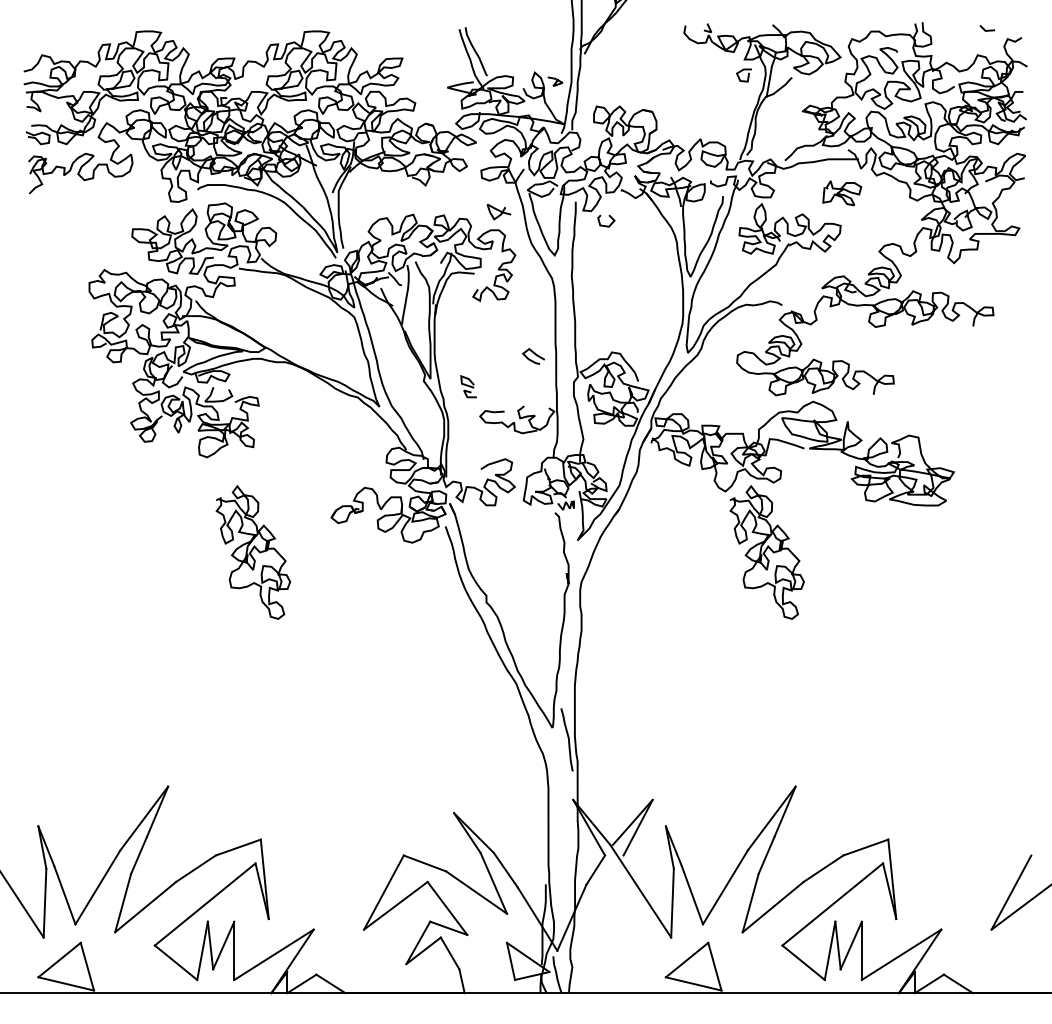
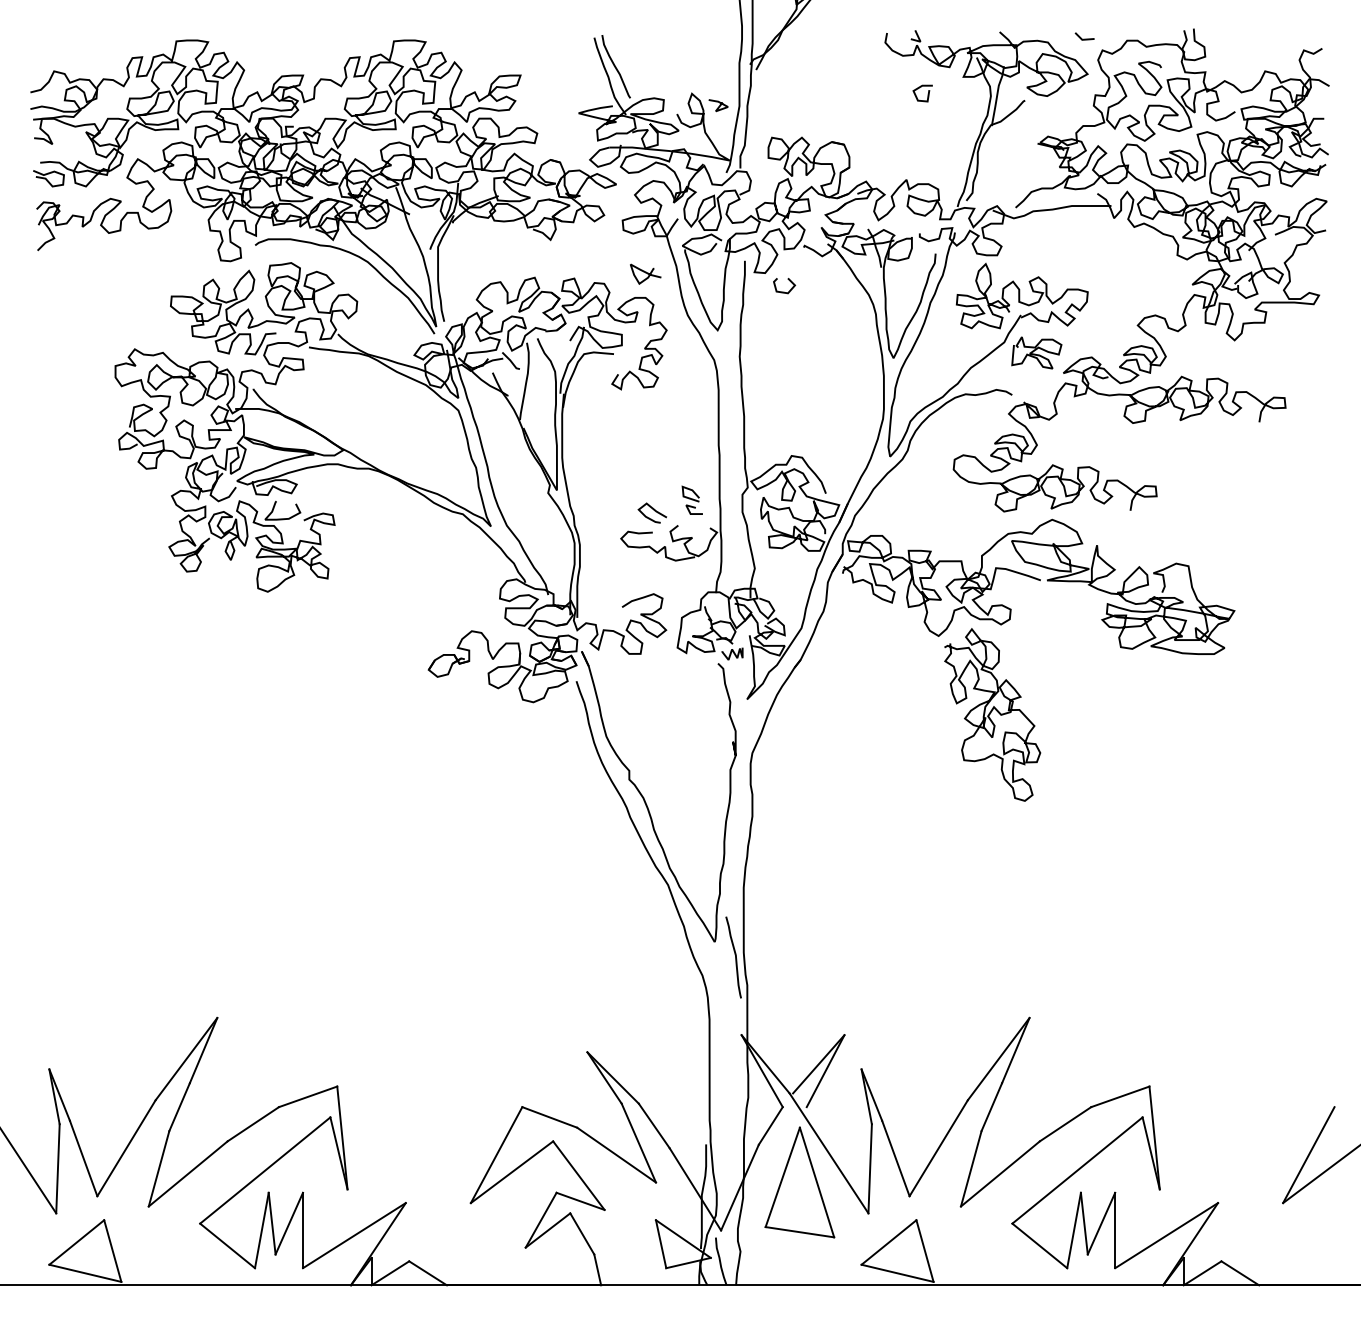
line: (987, 29) -> (1084, 38), moved
curve: (747, 76) -> (927, 94), moved
curve: (841, 193) -> (1035, 353), moved
curve: (534, 354) -> (653, 510), moved
part: (468, 386) -> (691, 499), moved
curve: (252, 551) -> (326, 713), removed
part: (617, 913) -> (799, 1182), added

